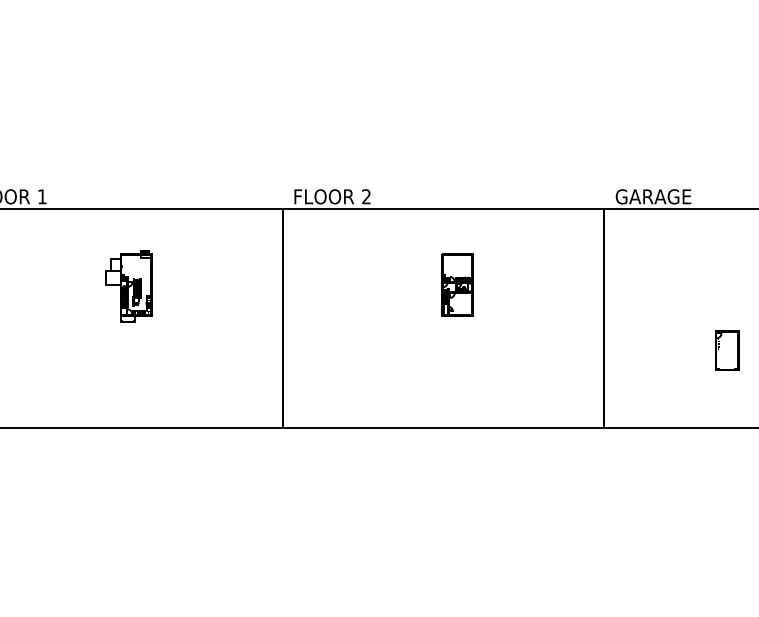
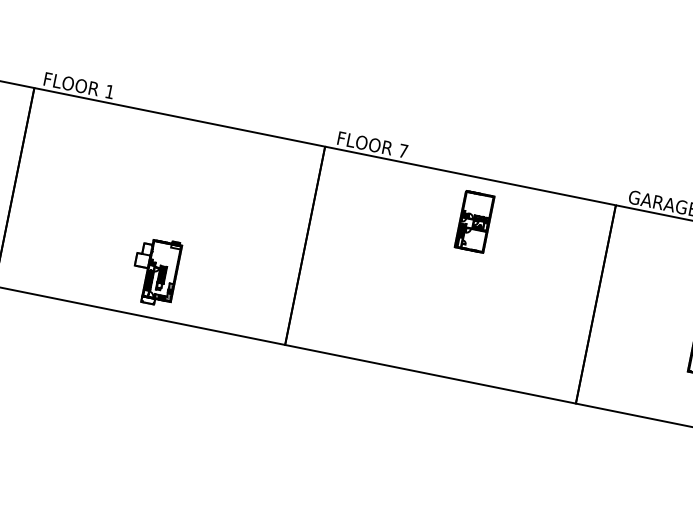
text: (366, 196) -> (403, 150), 2 -> 7
part: (457, 284) -> (474, 221), moved
part: (128, 286) -> (154, 271), moved

